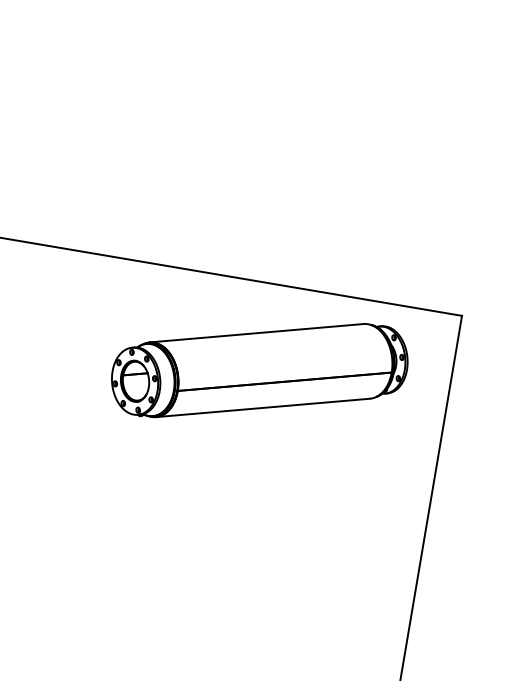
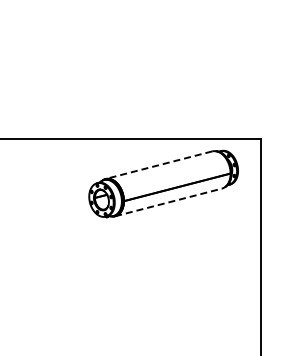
line: (255, 333) -> (158, 165), solid -> dashed
line: (263, 407) -> (168, 202), solid -> dashed

